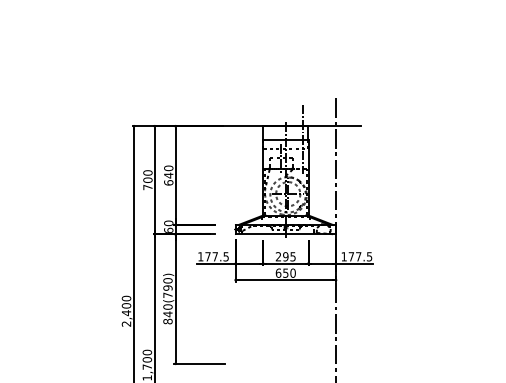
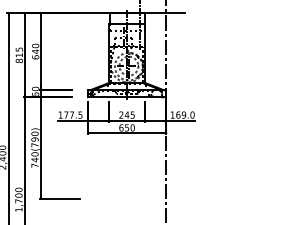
text: (147, 180) -> (19, 55), 700 -> 815
text: (285, 256) -> (126, 114), 295 -> 245
text: (360, 256) -> (185, 114), 177.5 -> 169.0
text: (167, 321) -> (34, 165), 840(790) -> 740(790)

